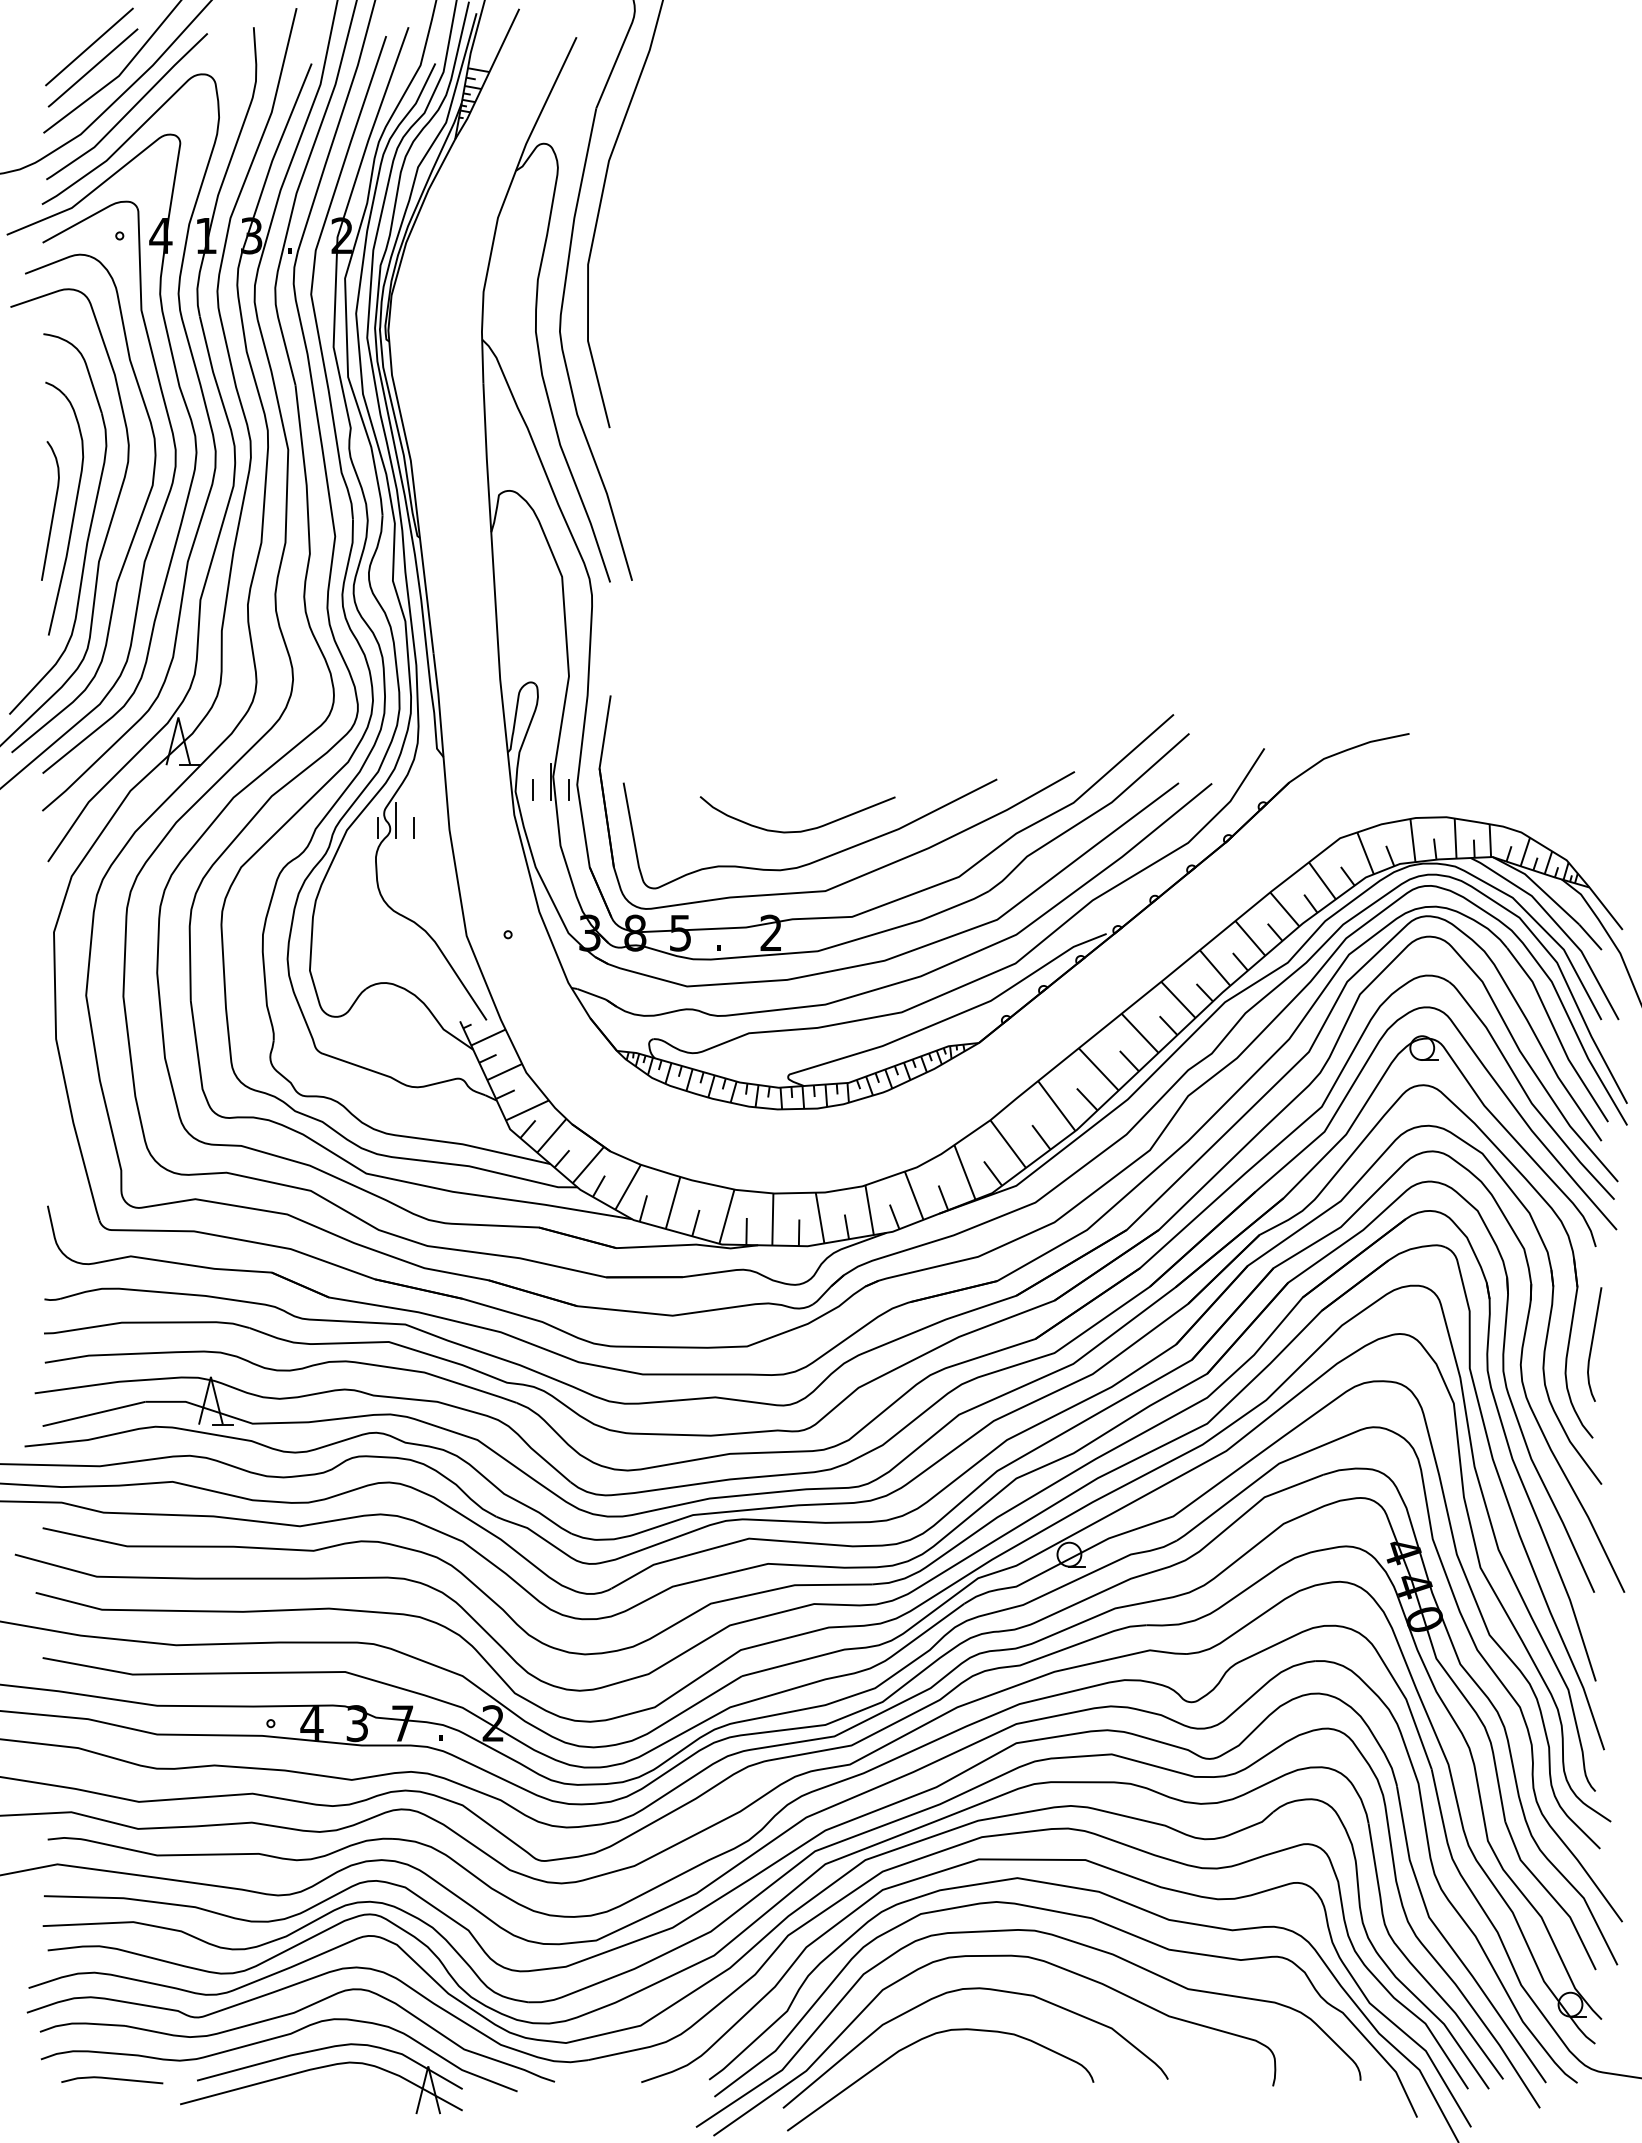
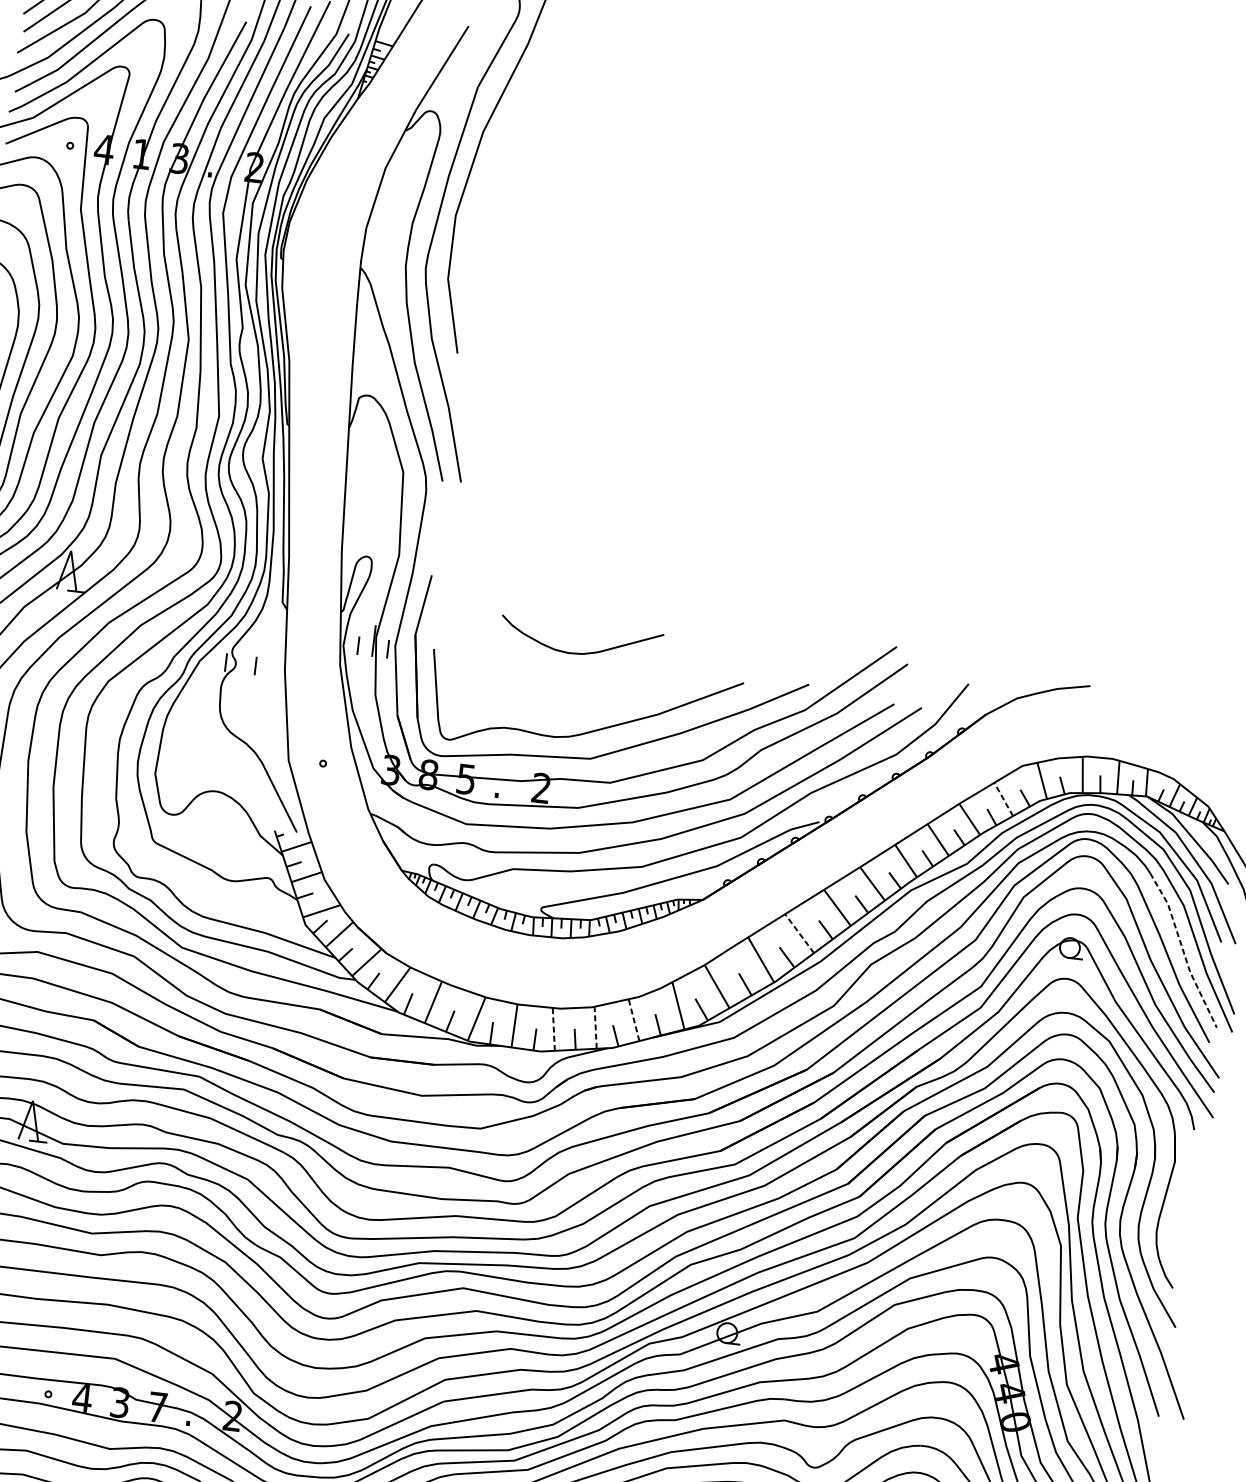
line: (396, 820) -> (241, 657), removed
curve: (799, 830) -> (581, 652), moved
line: (1322, 880) -> (1003, 799), solid -> dashed
line: (1557, 1035) -> (1183, 950), solid -> dashed
line: (1098, 1069) -> (799, 933), solid -> dashed
line: (914, 1195) -> (634, 1020), solid -> dashed
line: (869, 1209) -> (595, 1027), solid -> dashed
line: (820, 1218) -> (554, 1029), solid -> dashed
curve: (1592, 1344) -> (1181, 1210), removed

